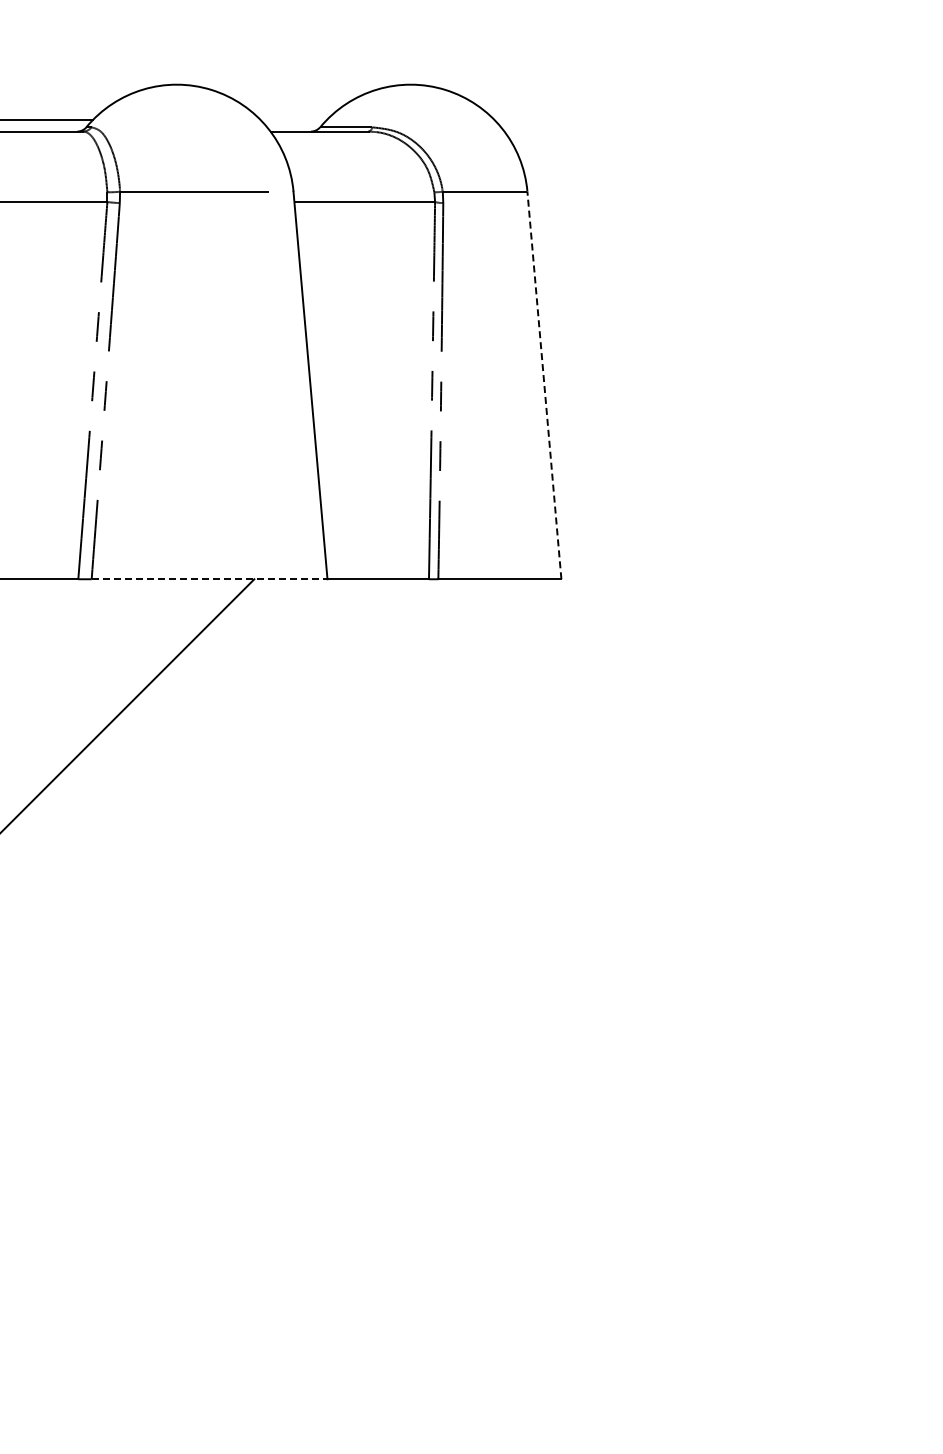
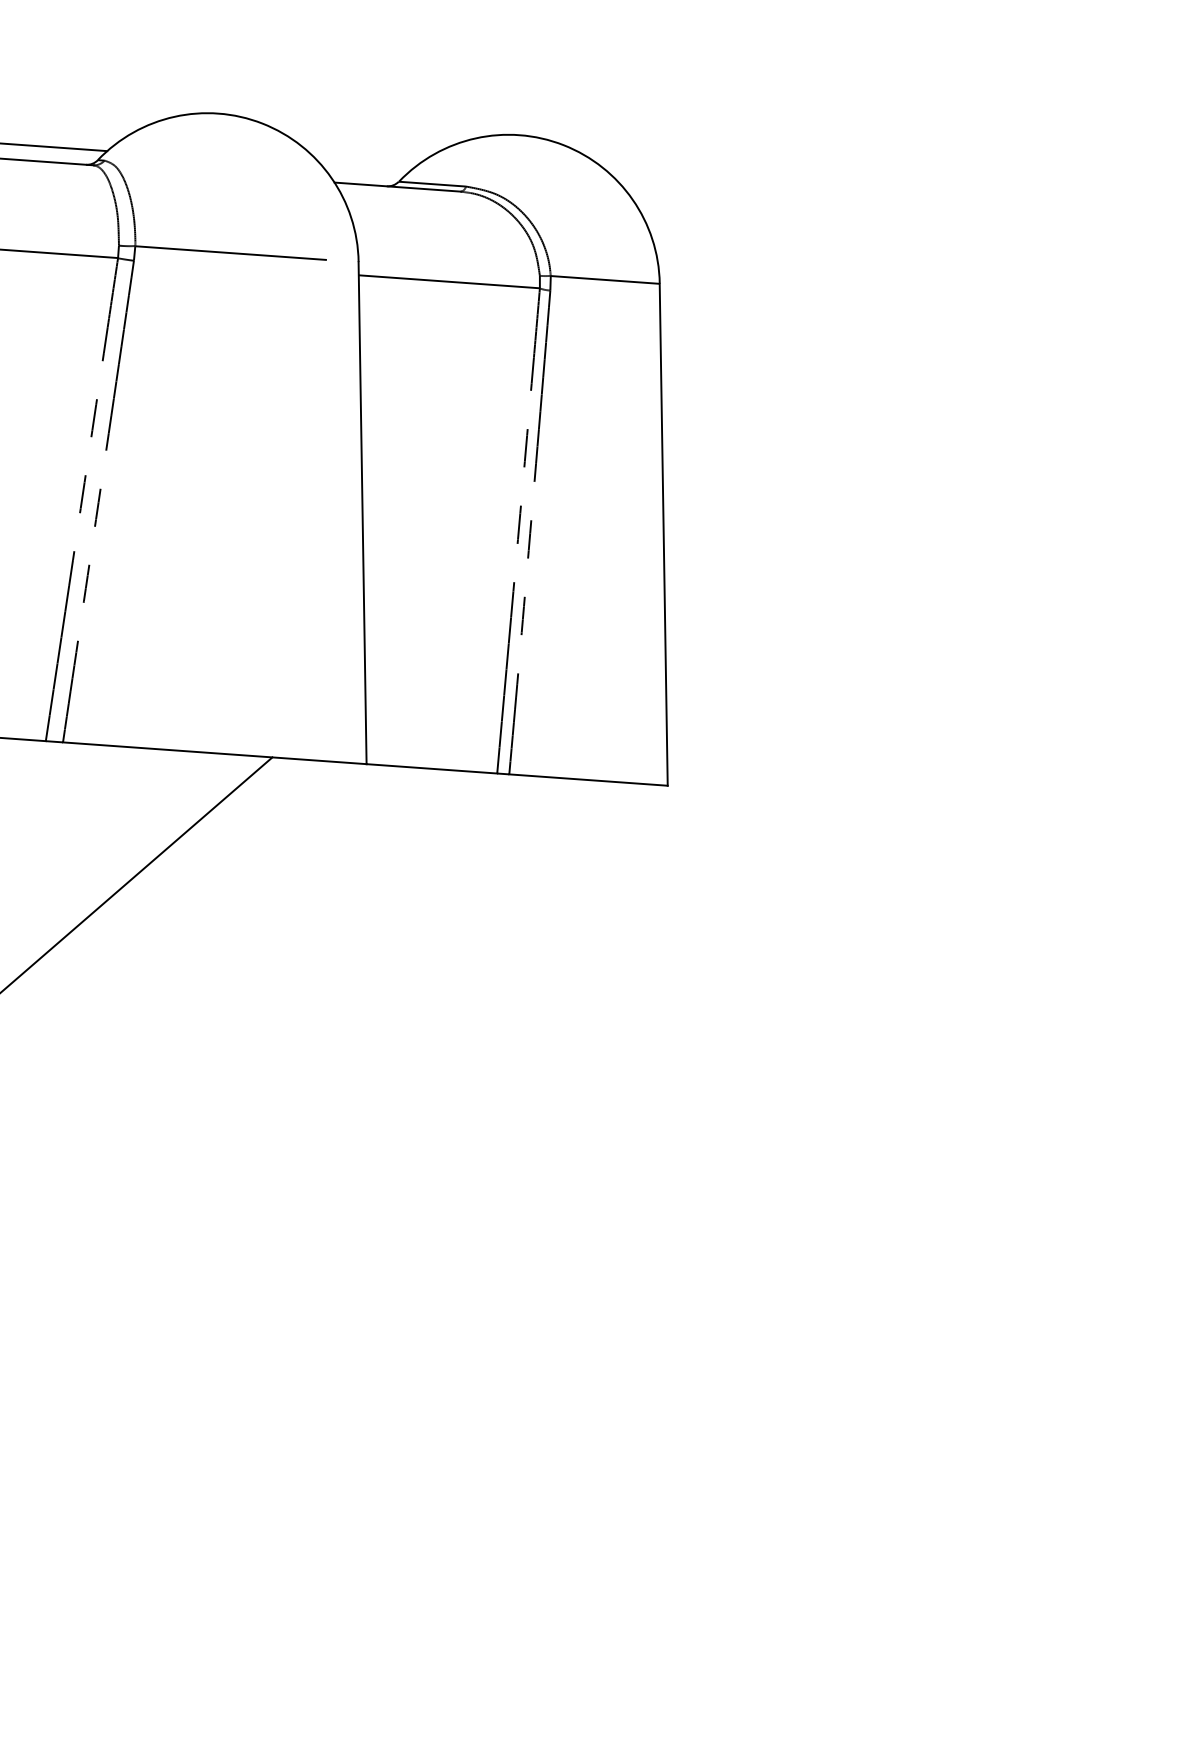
line: (544, 385) -> (663, 534), dashed -> solid
line: (209, 579) -> (214, 753), dashed -> solid

